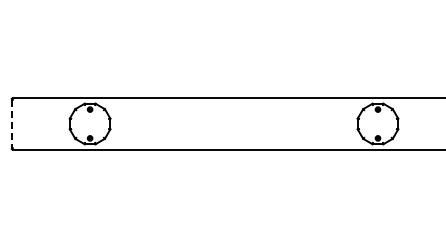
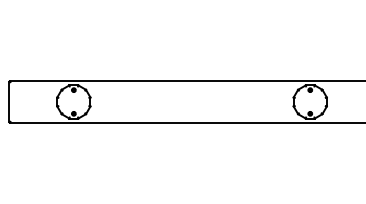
line: (11, 124) -> (9, 102), dashed -> solid

